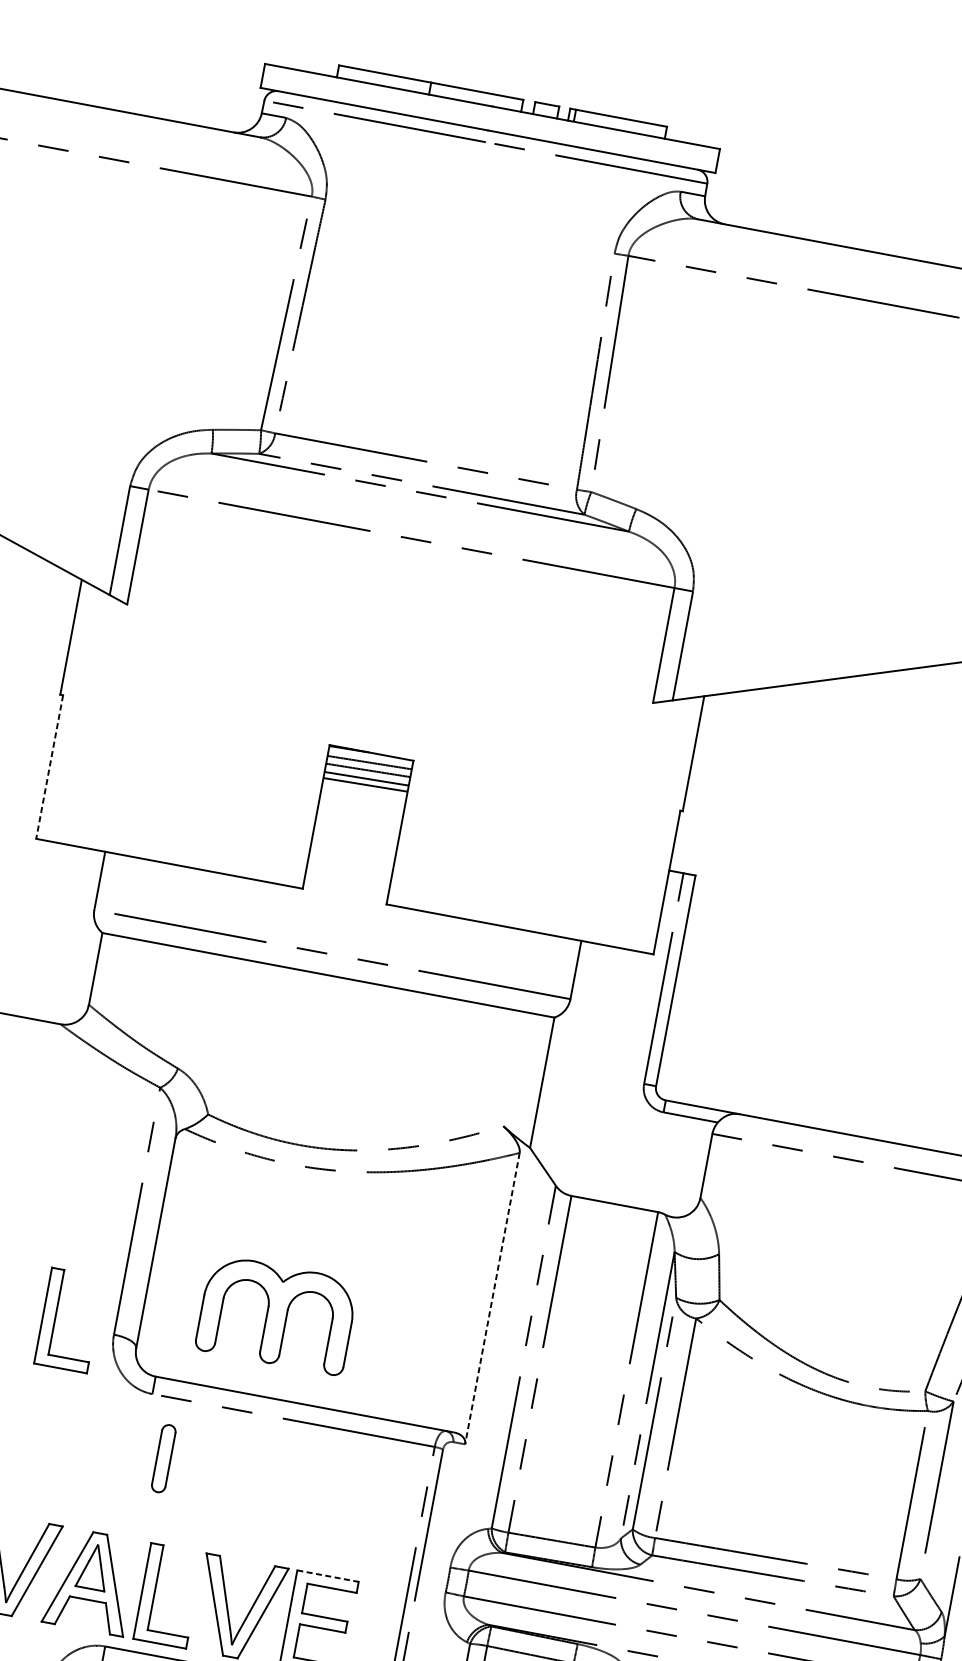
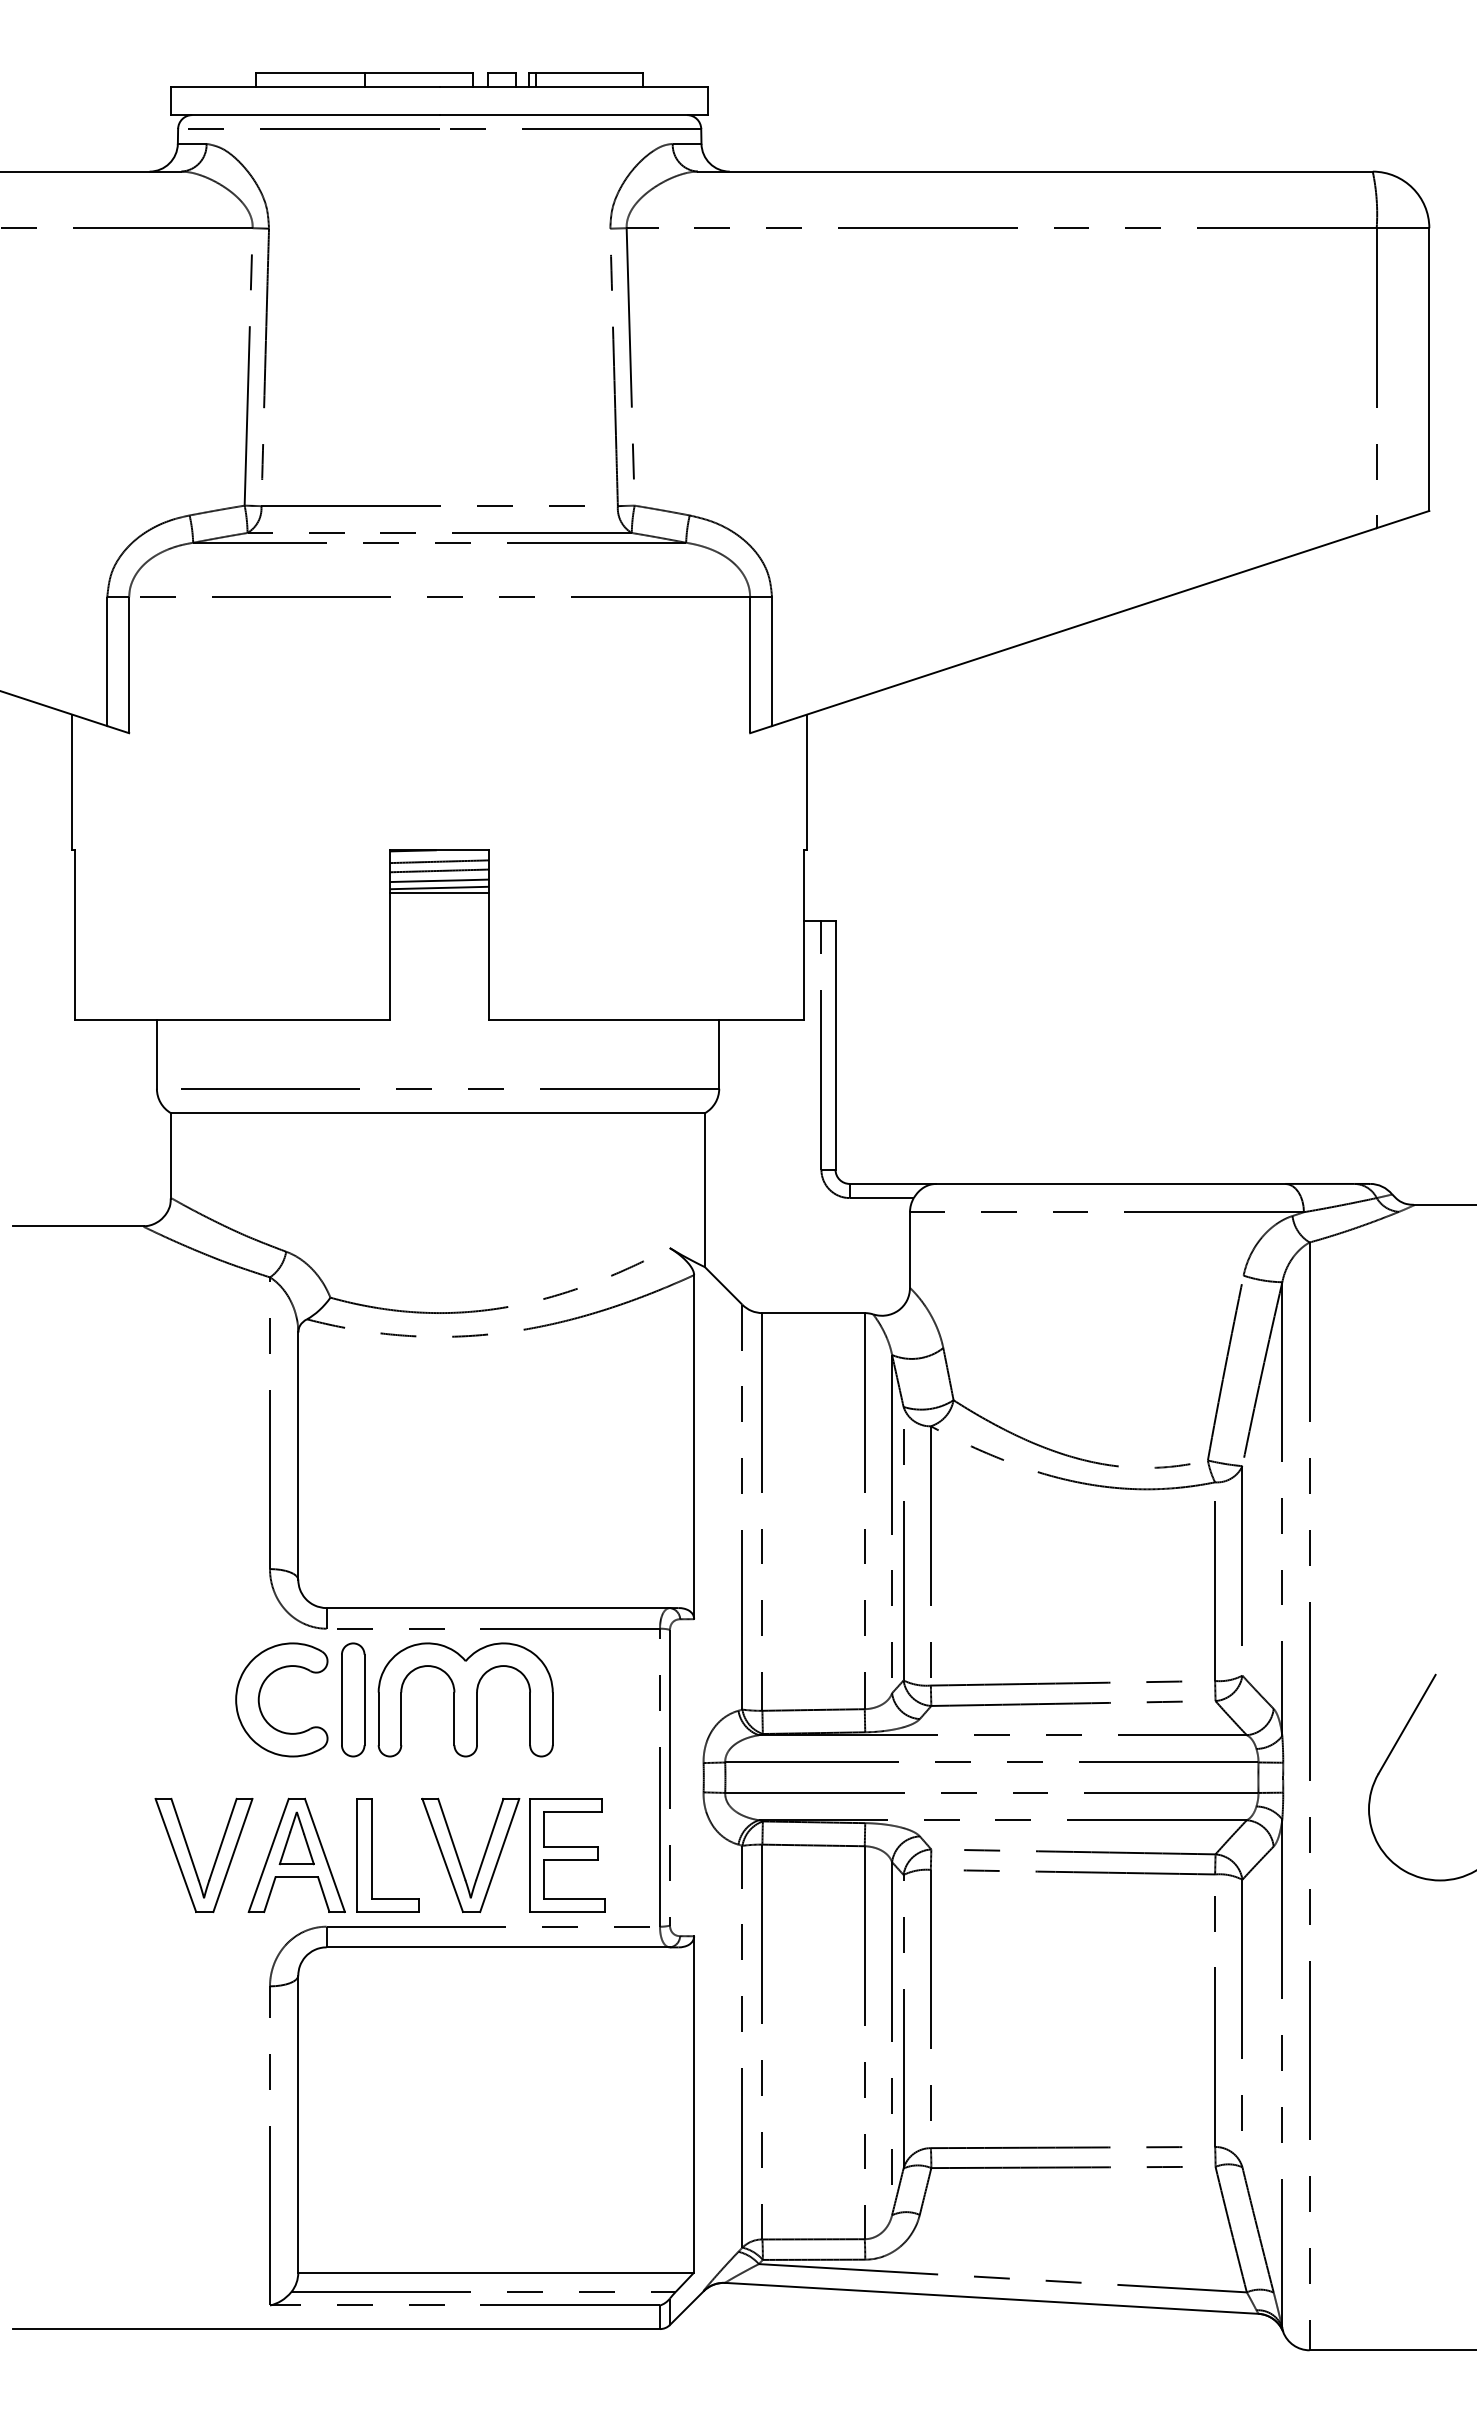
line: (49, 767) -> (75, 935), dashed -> solid
line: (364, 788) -> (439, 892), added
line: (492, 1298) -> (694, 1447), dashed -> solid
part: (276, 1314) -> (465, 1699), moved
part: (56, 1318) -> (200, 1562), removed
part: (86, 1439) -> (260, 1694), added
part: (164, 1458) -> (353, 1699), size x1.43
line: (328, 1575) -> (566, 1798), dashed -> solid

